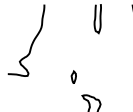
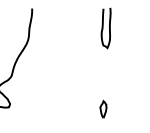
part: (73, 76) -> (102, 108), moved

